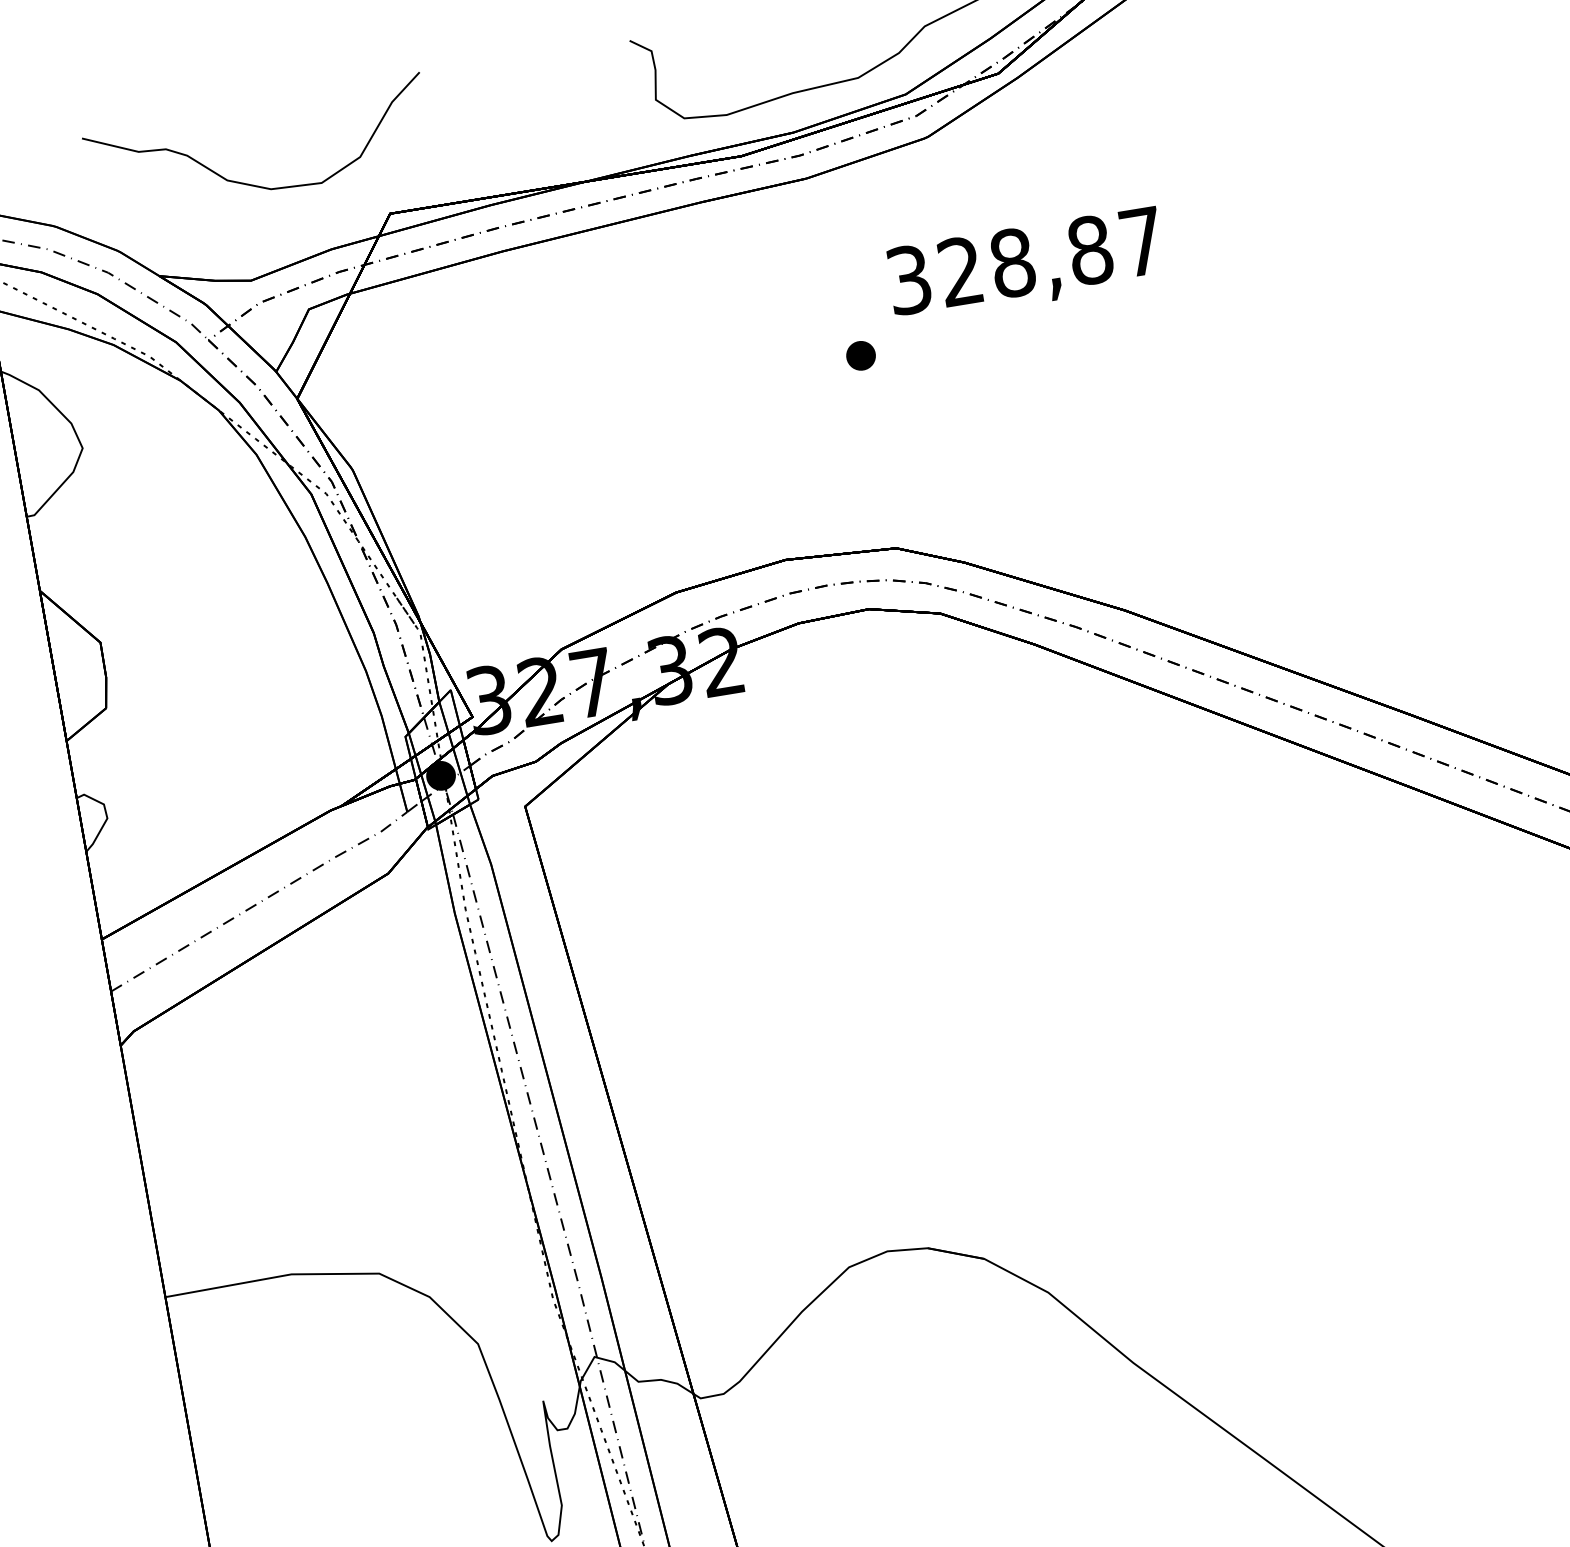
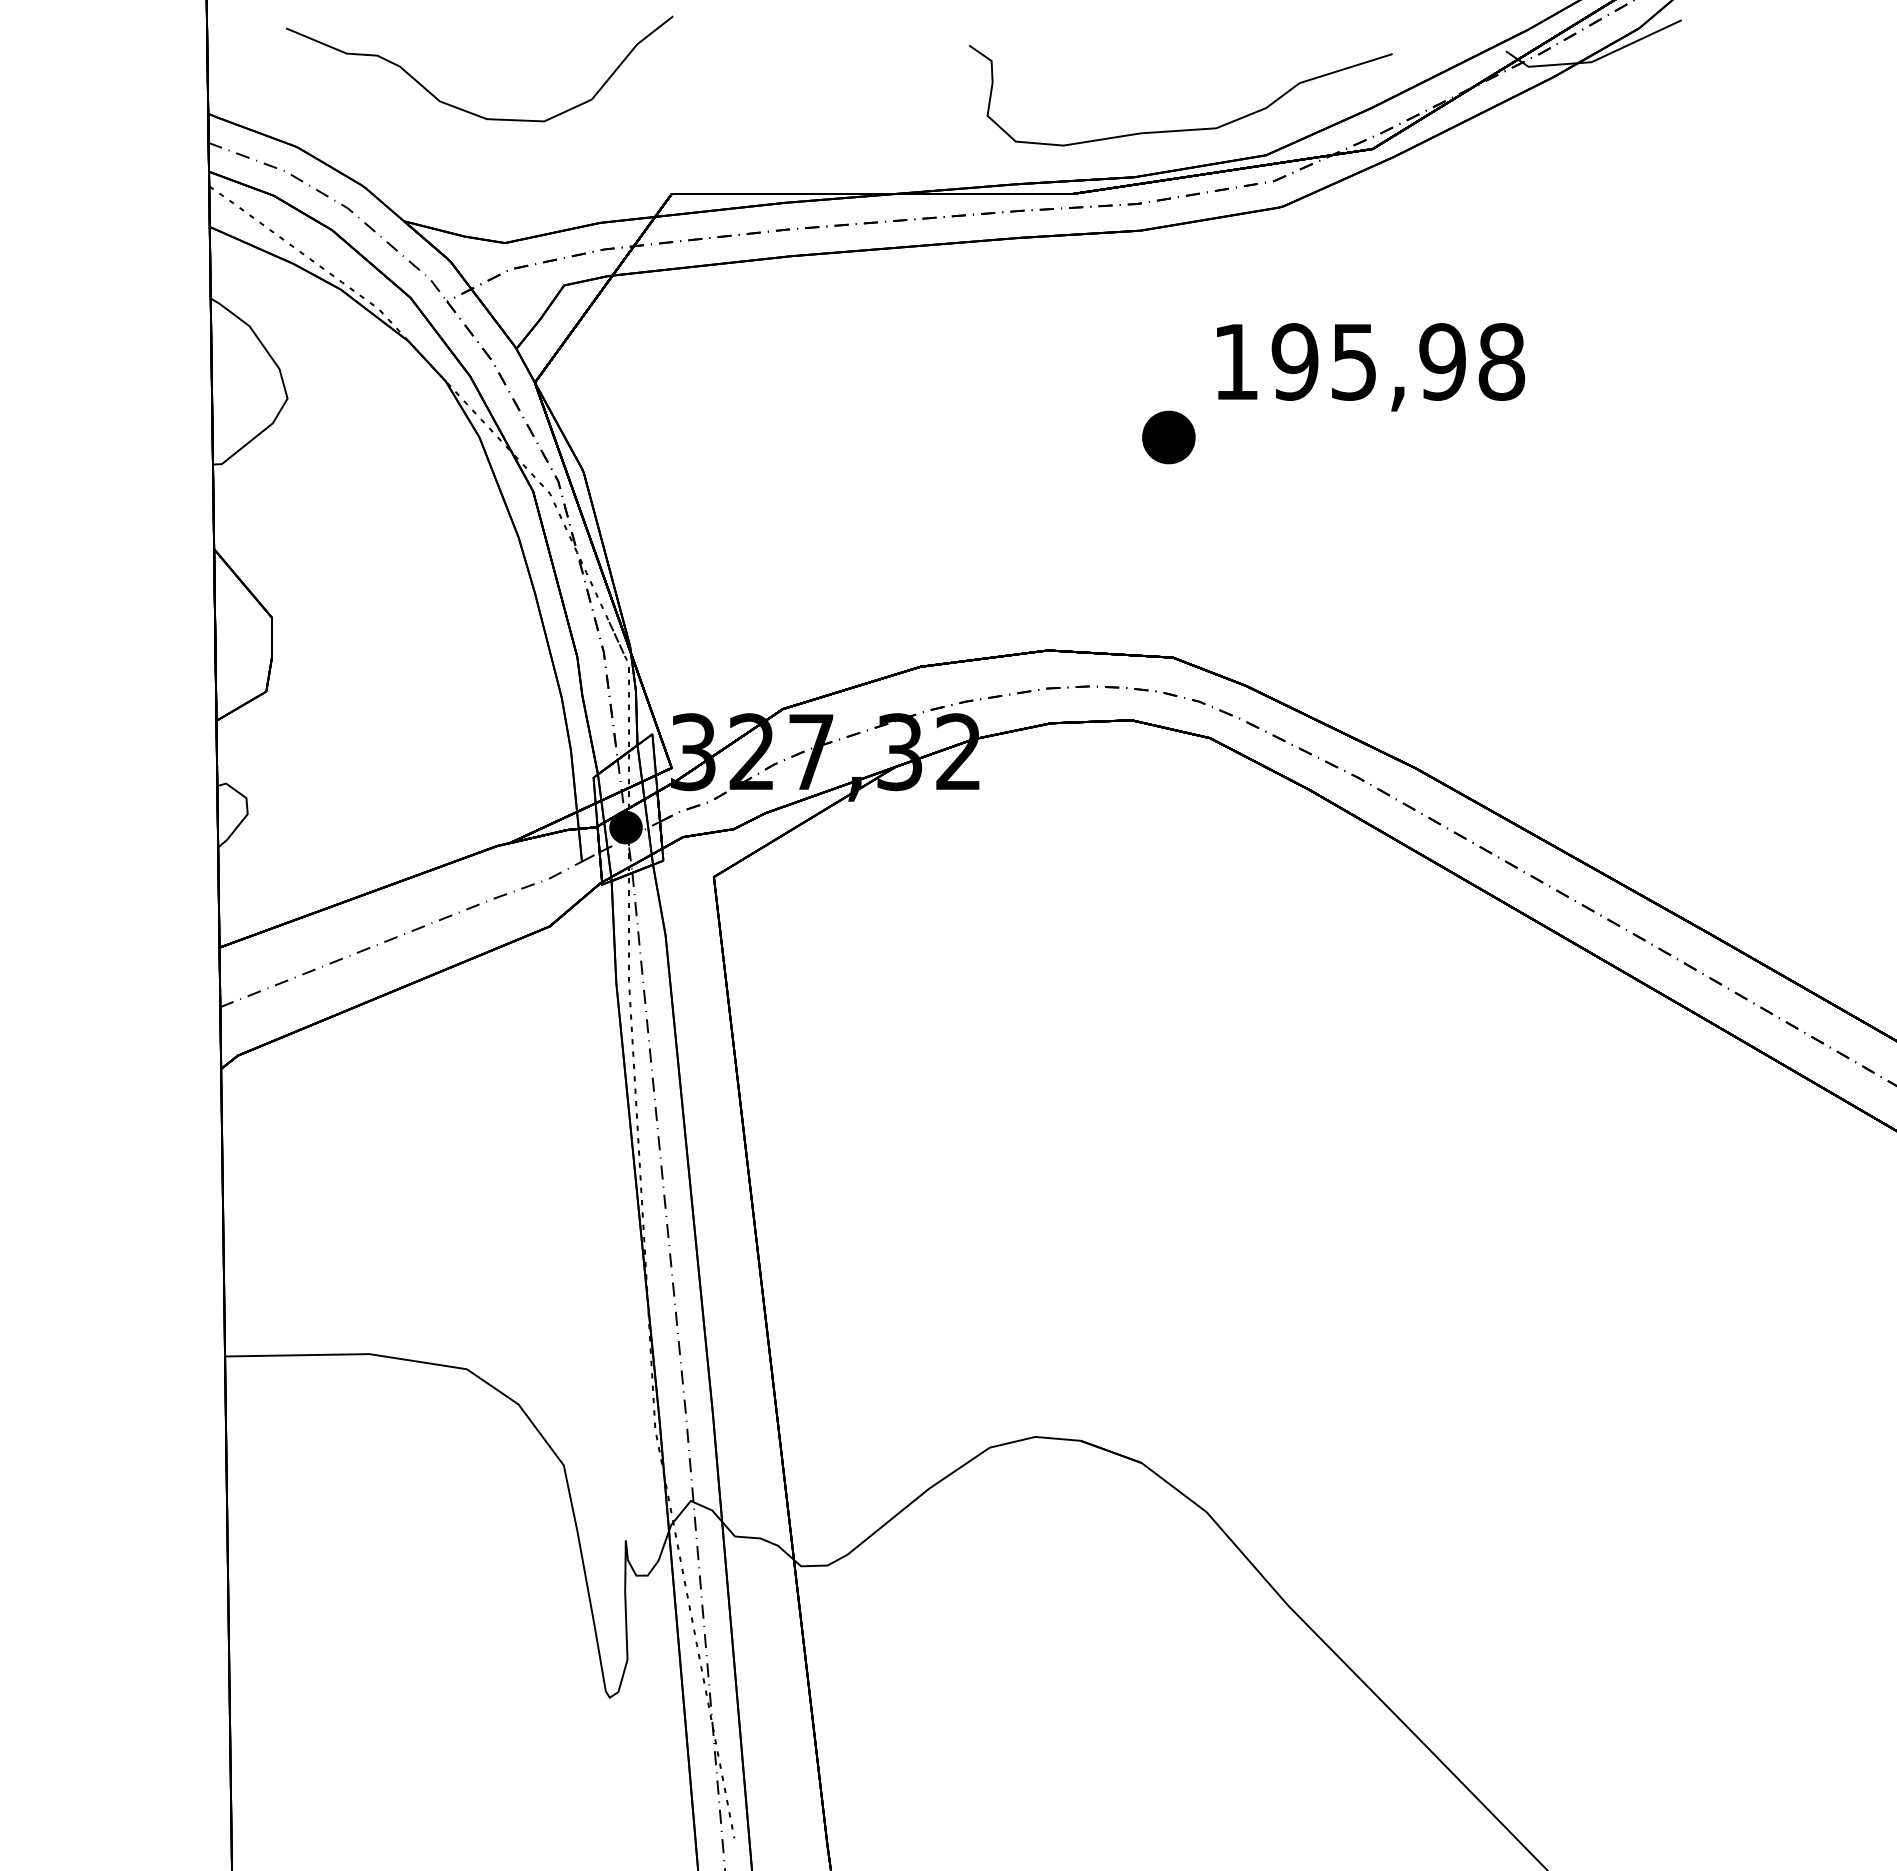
curve: (250, 184) -> (464, 109), moved
text: (1026, 260) -> (1369, 361), 328,87 -> 195,98
part: (860, 355) -> (1168, 437), size x1.6

